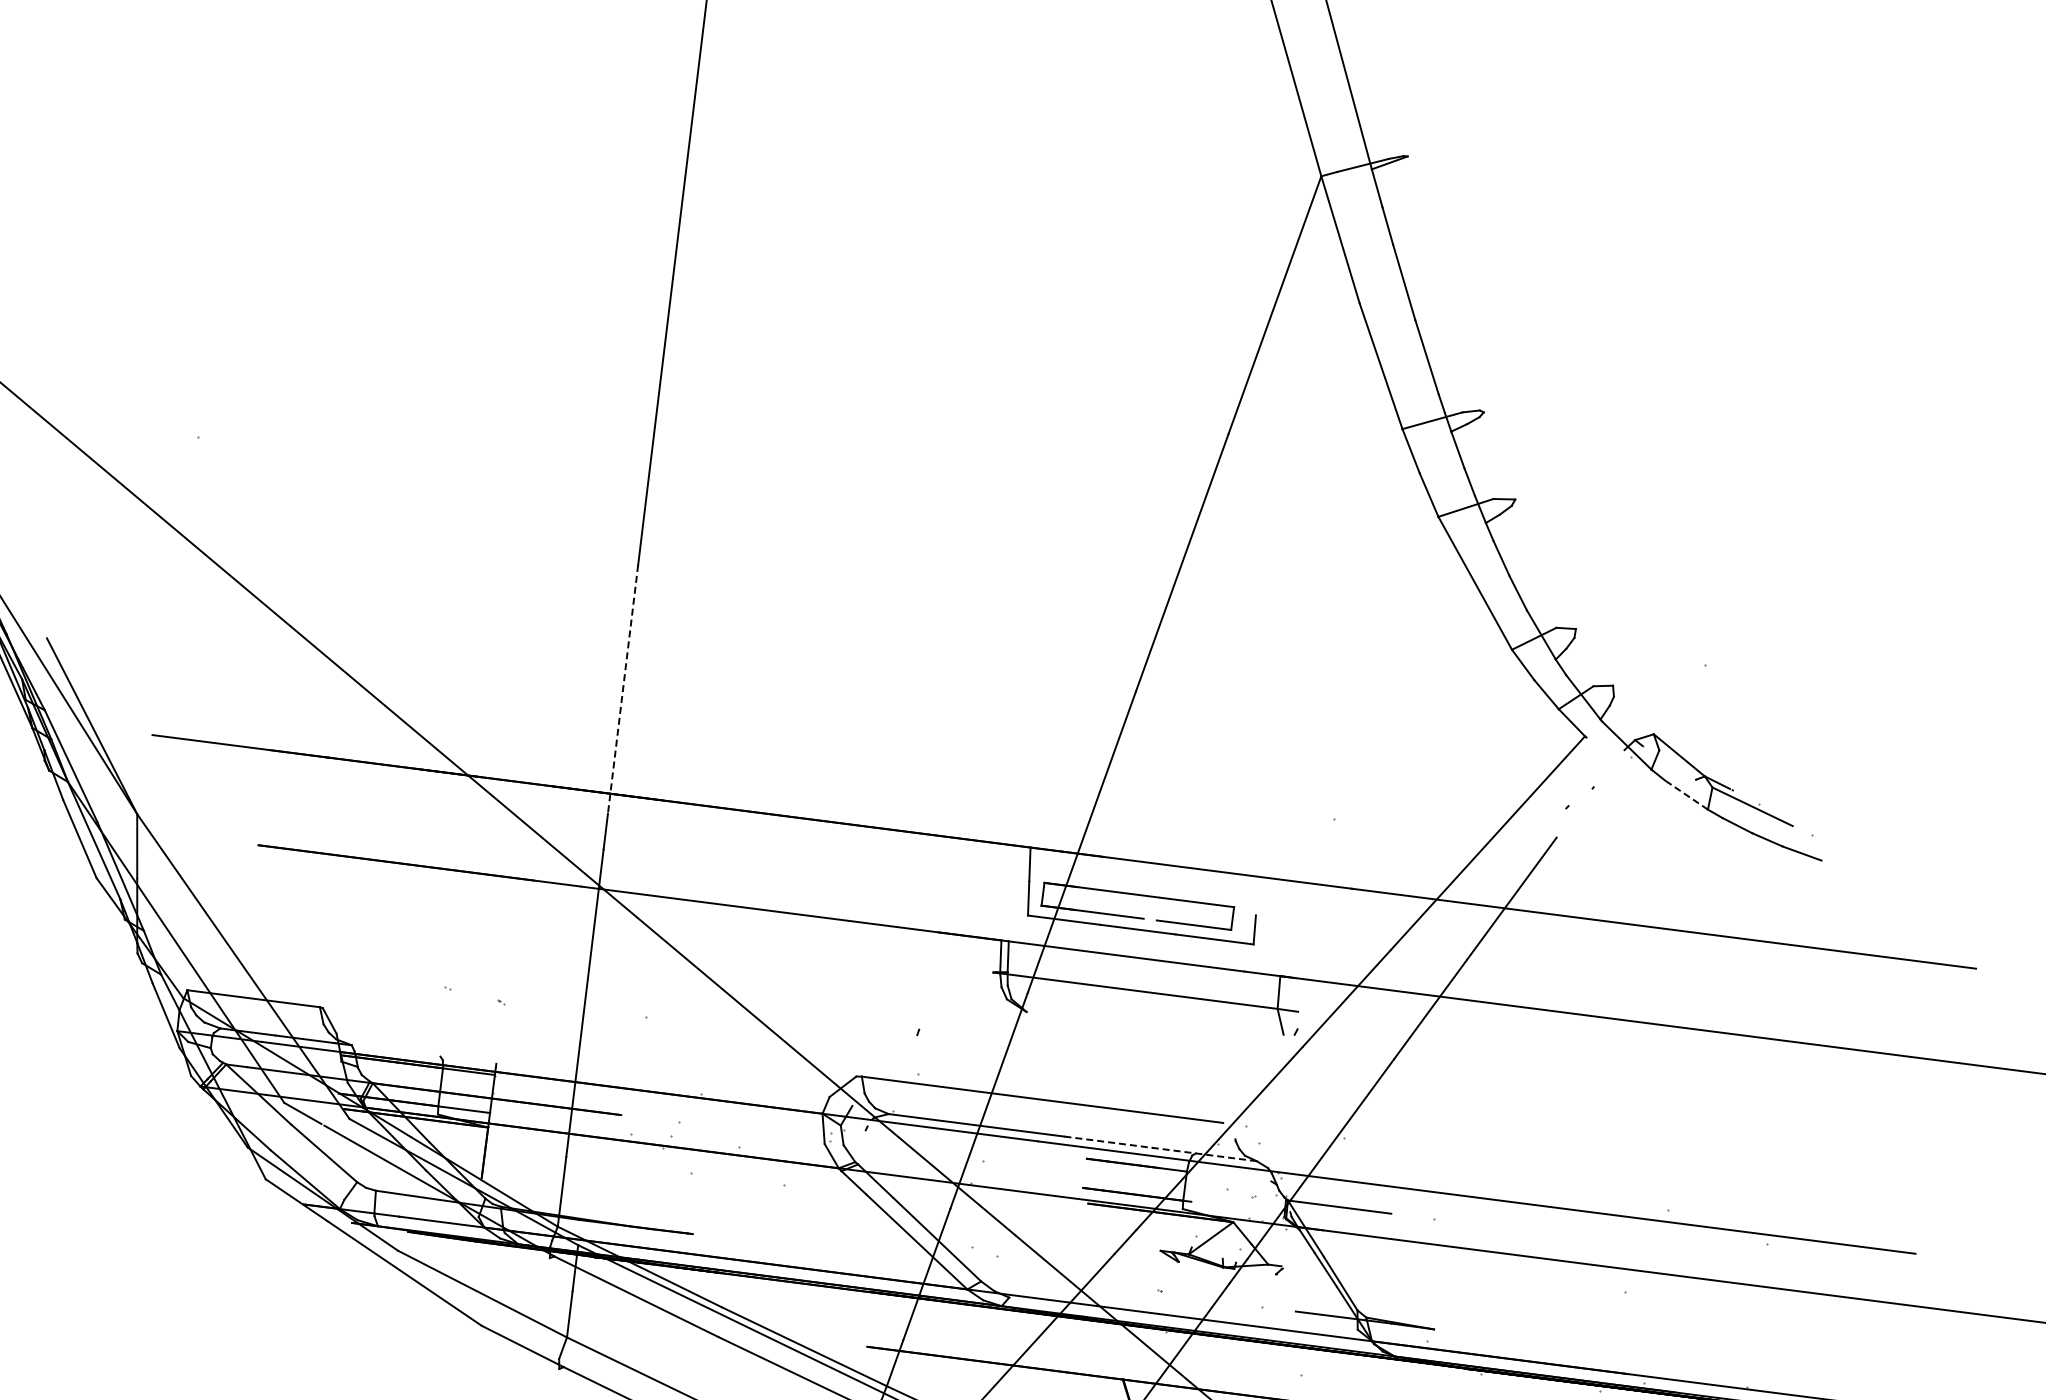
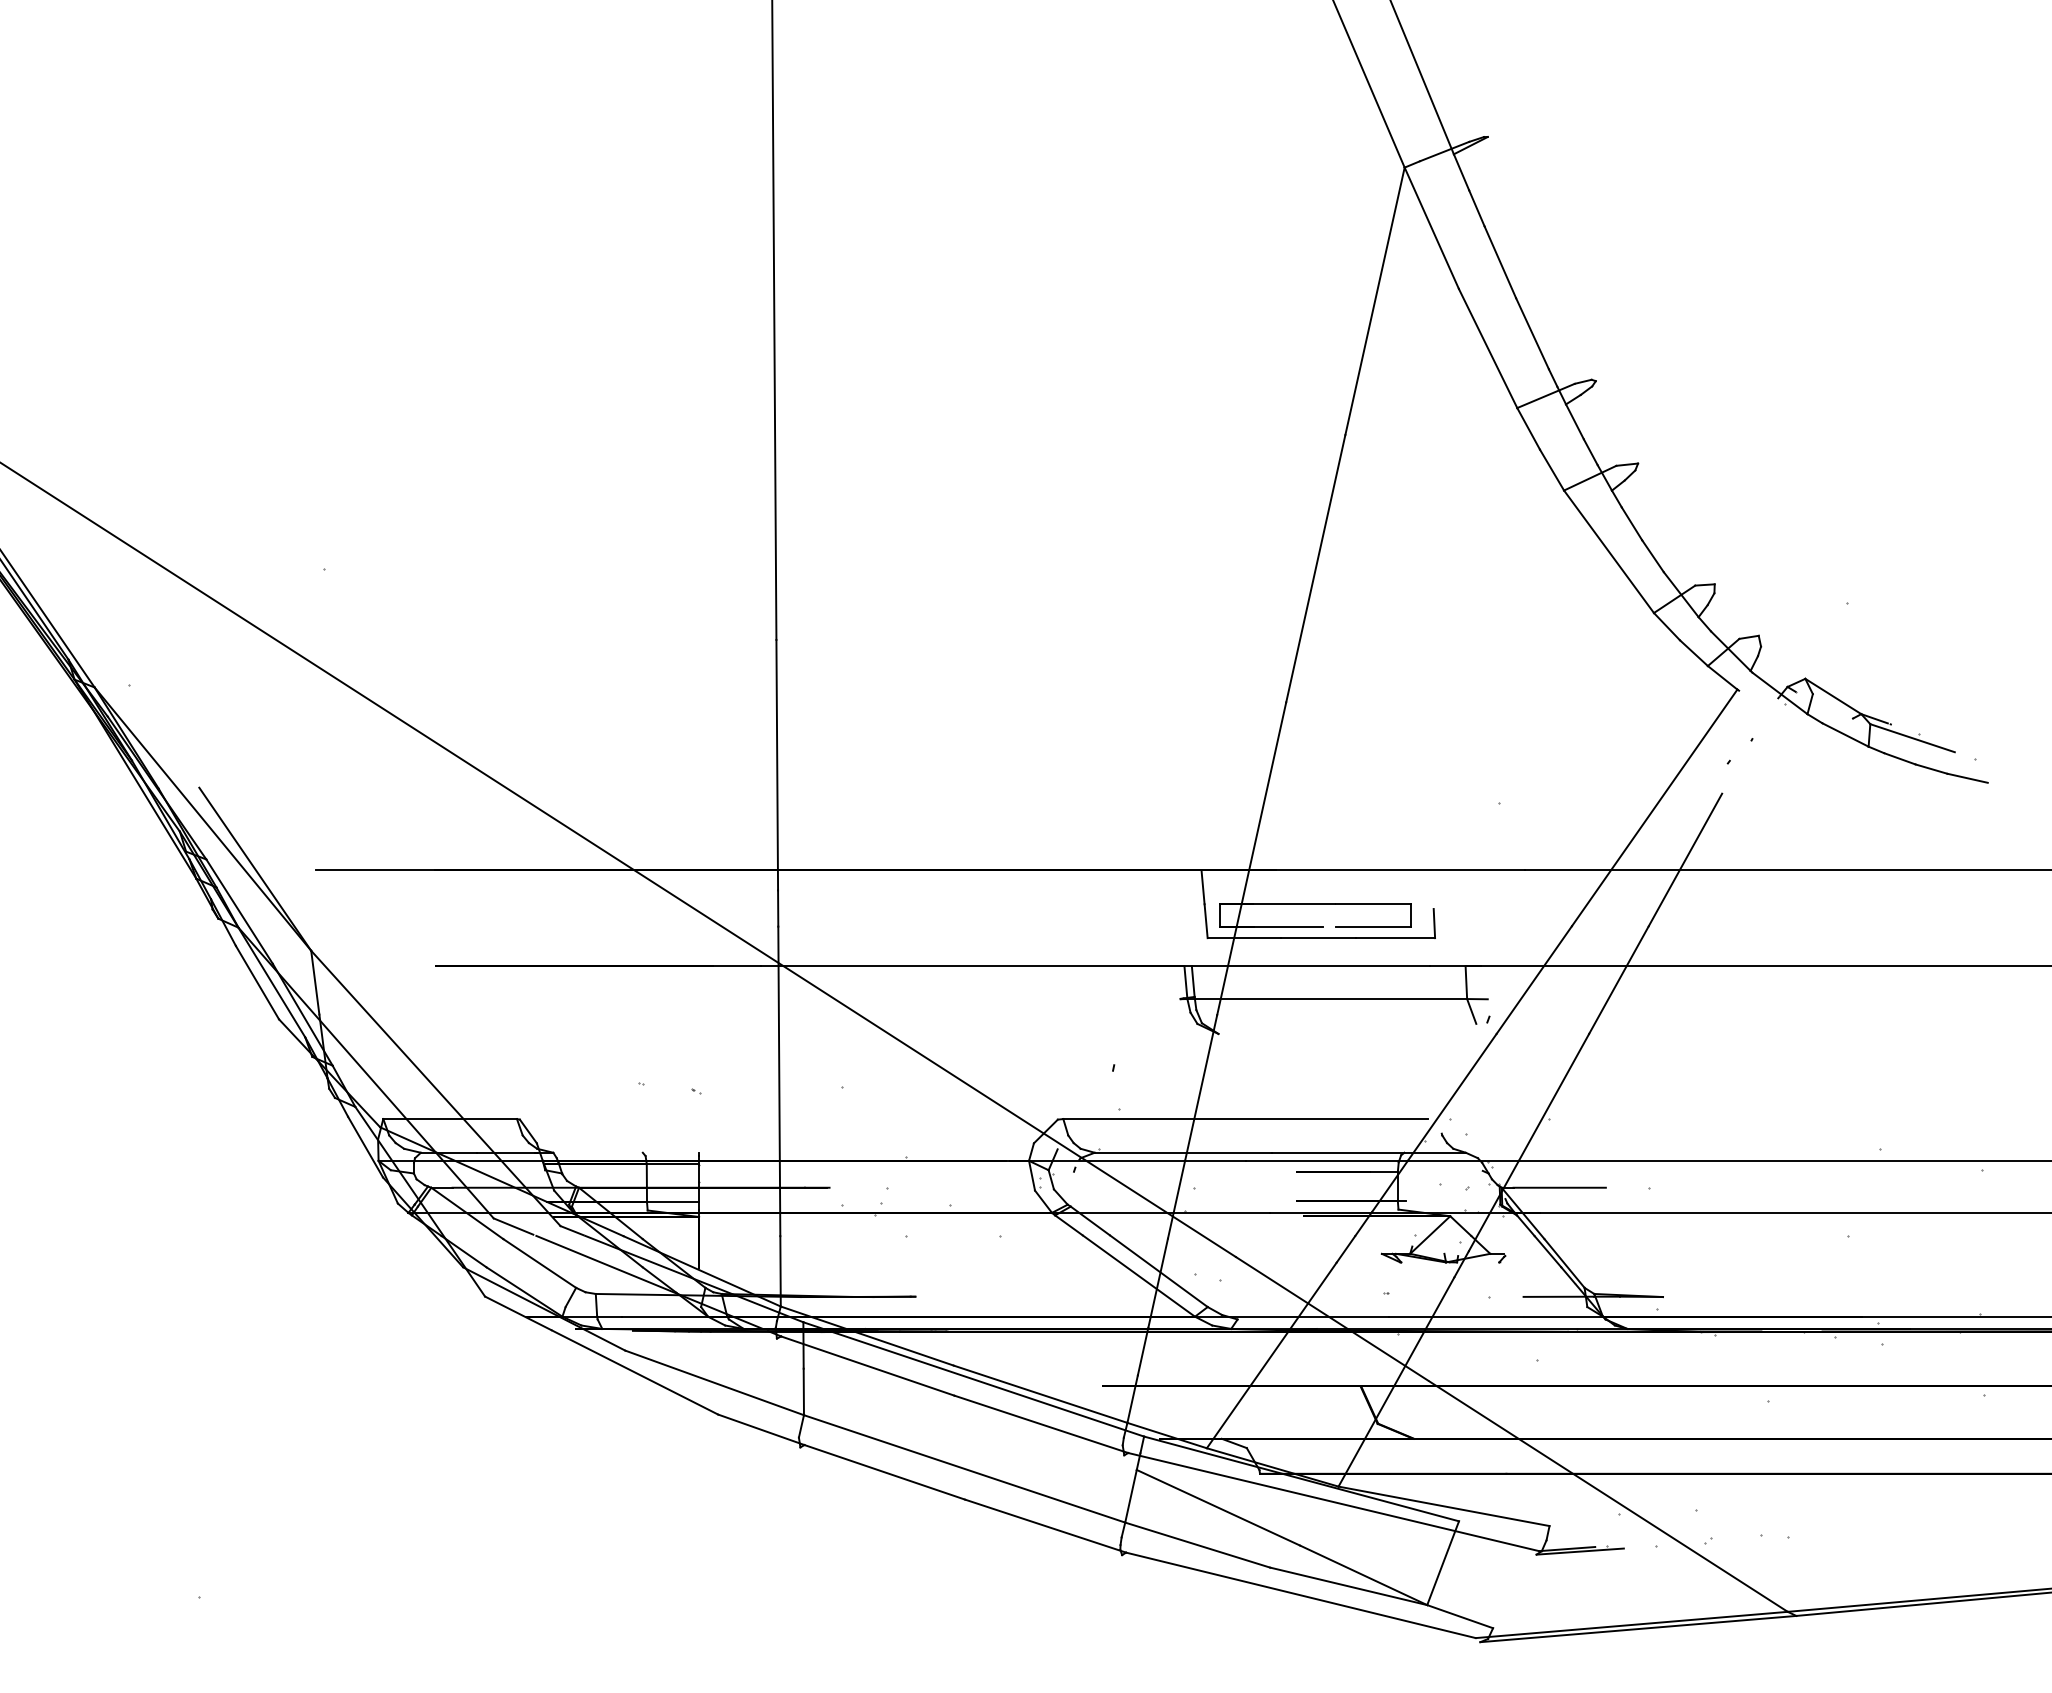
line: (623, 689) -> (777, 765), dashed -> solid
line: (1686, 795) -> (1845, 735), dashed -> solid
line: (1160, 1148) -> (1368, 1152), dashed -> solid

